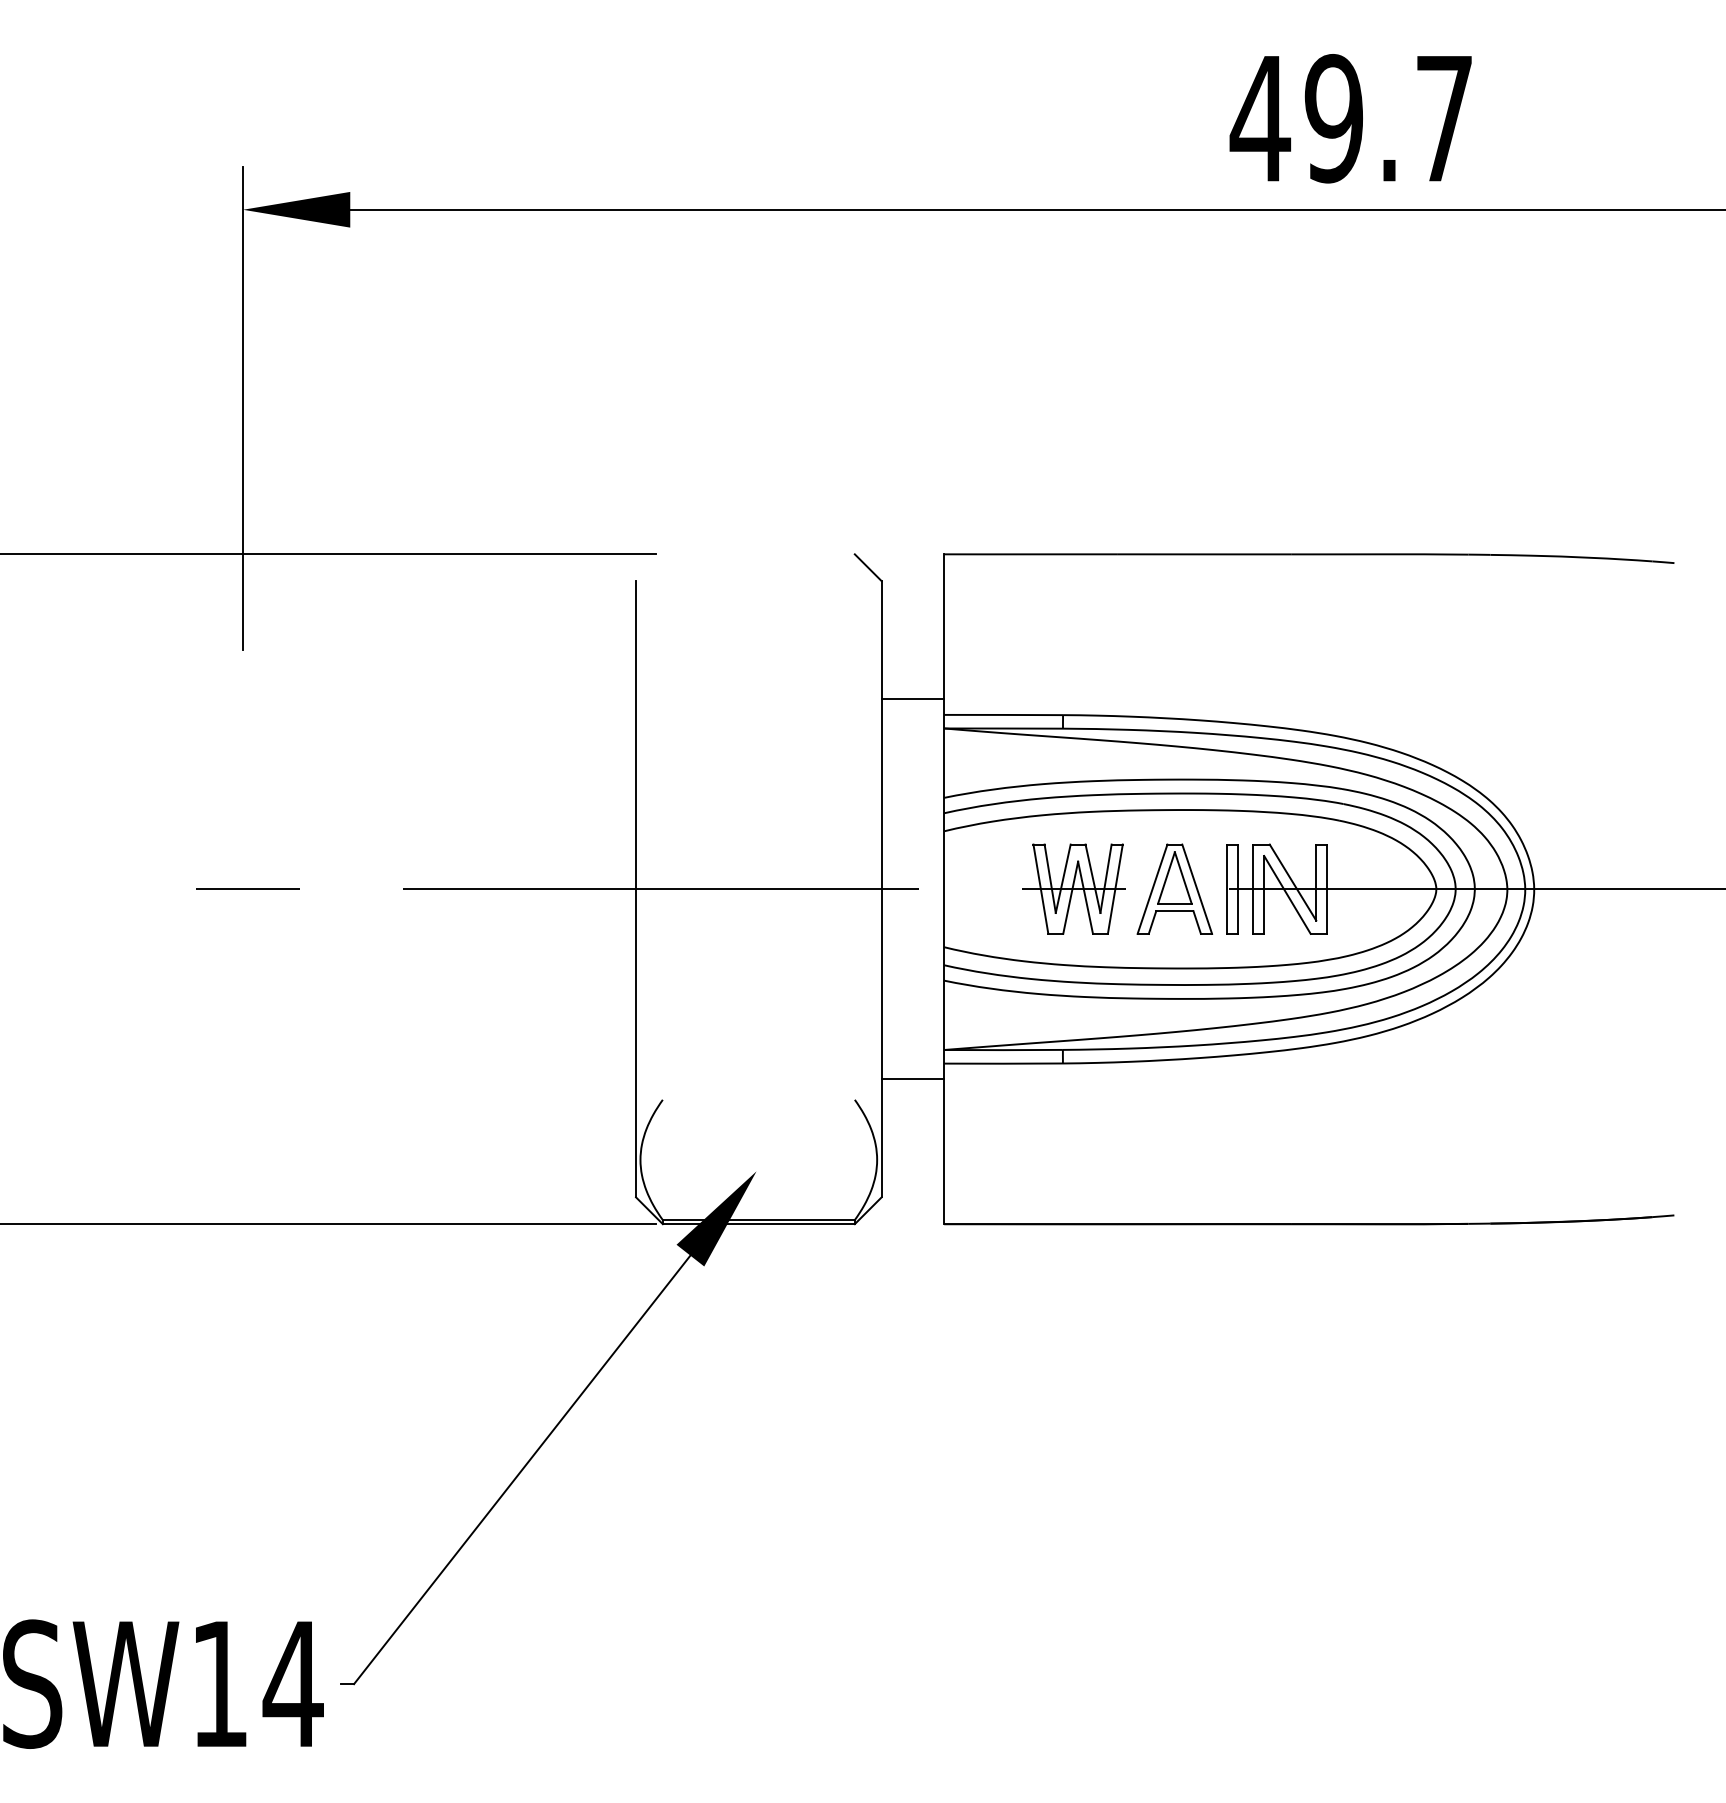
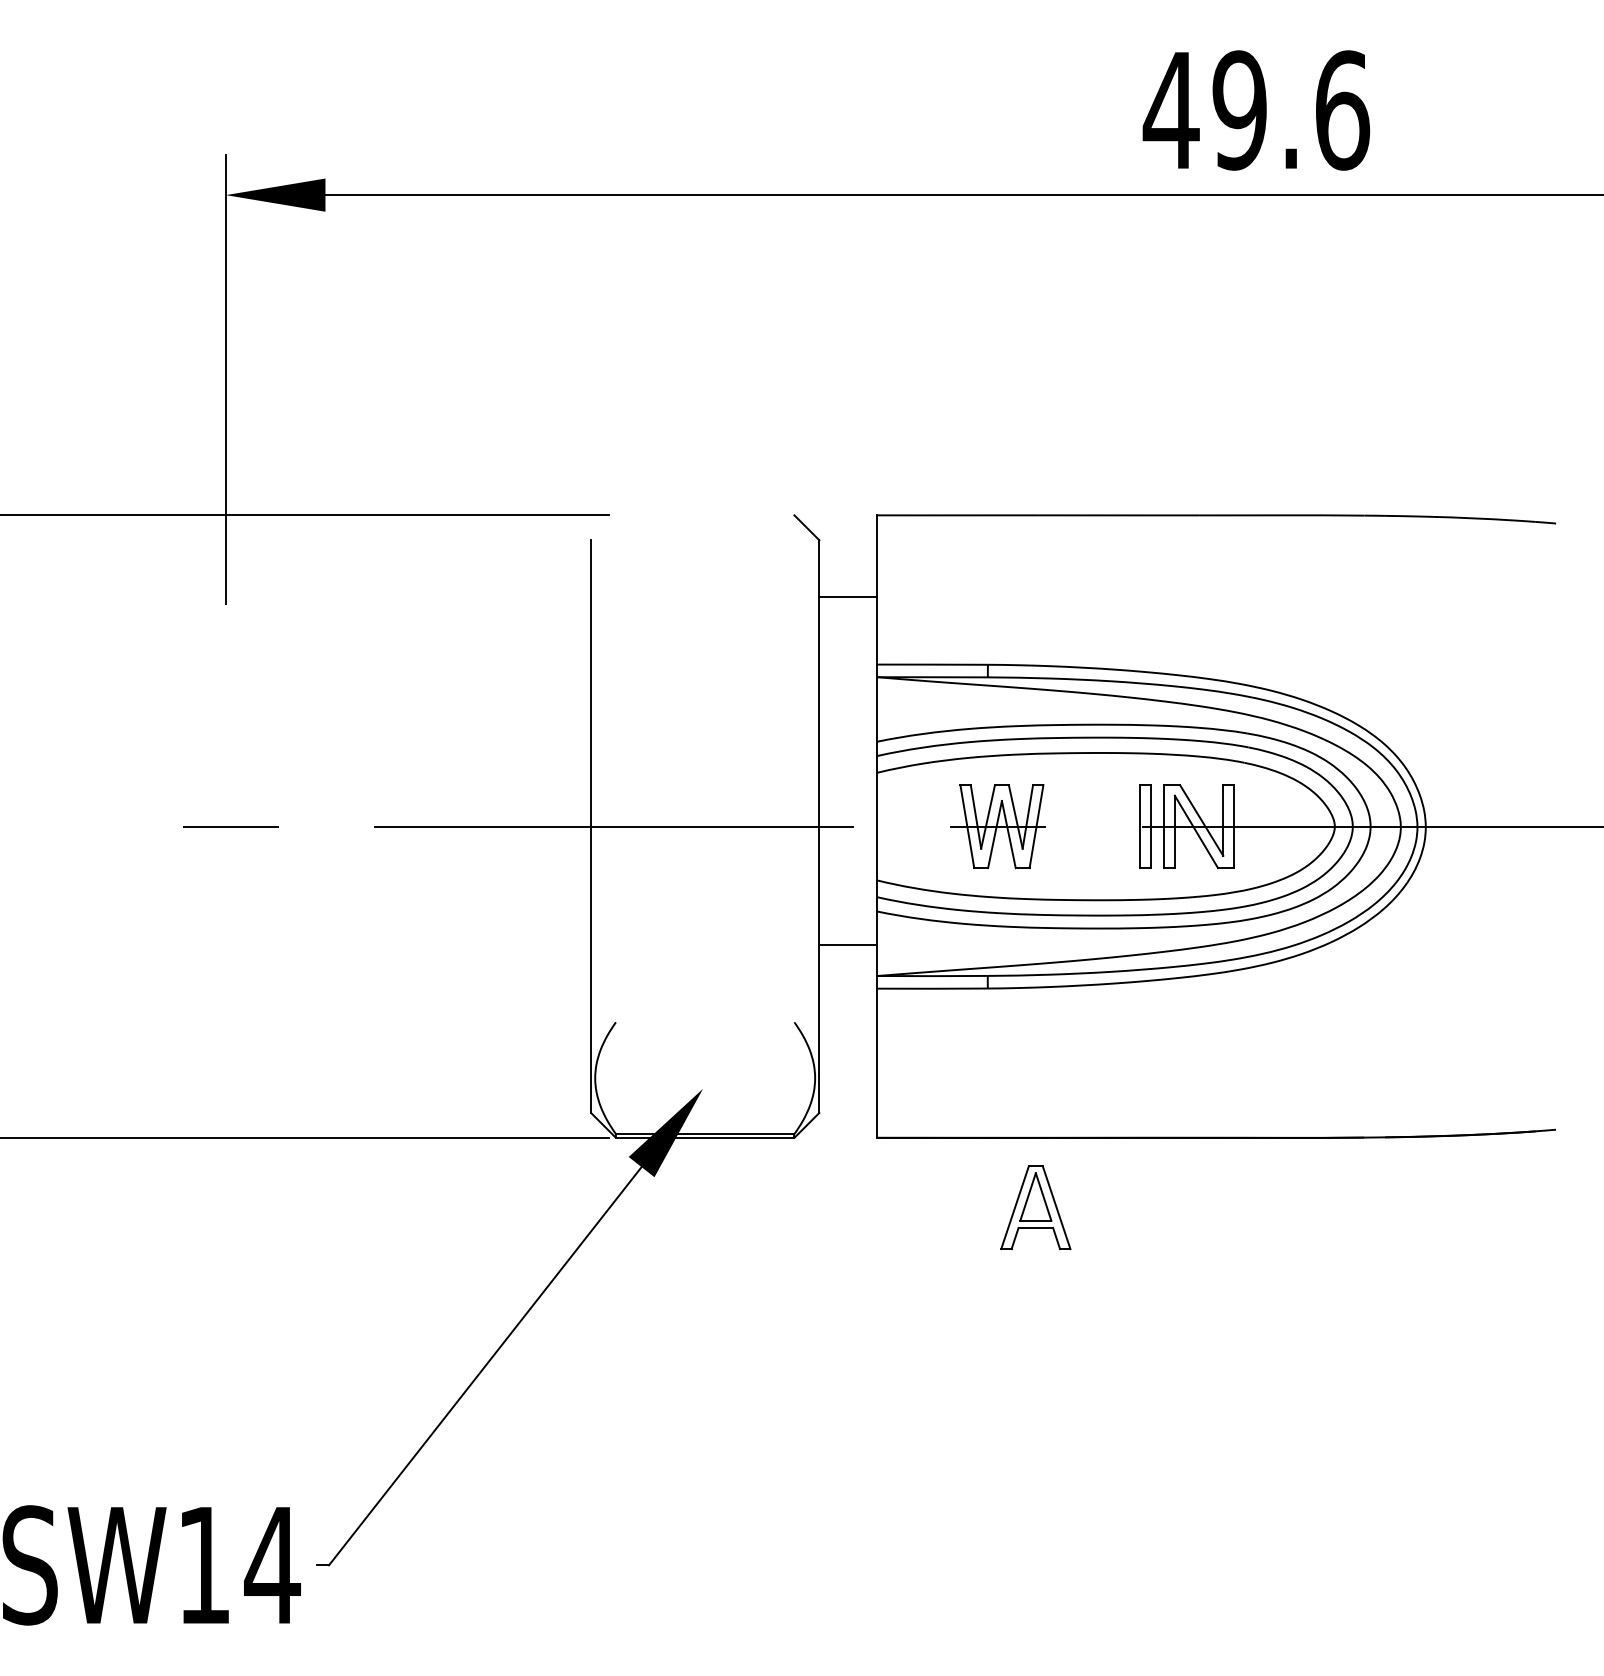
text: (1445, 118) -> (1343, 110), 49.7 -> 49.6
line: (913, 699) -> (848, 597), moved
part: (1174, 889) -> (1035, 1207), moved
line: (913, 1078) -> (848, 944), moved

